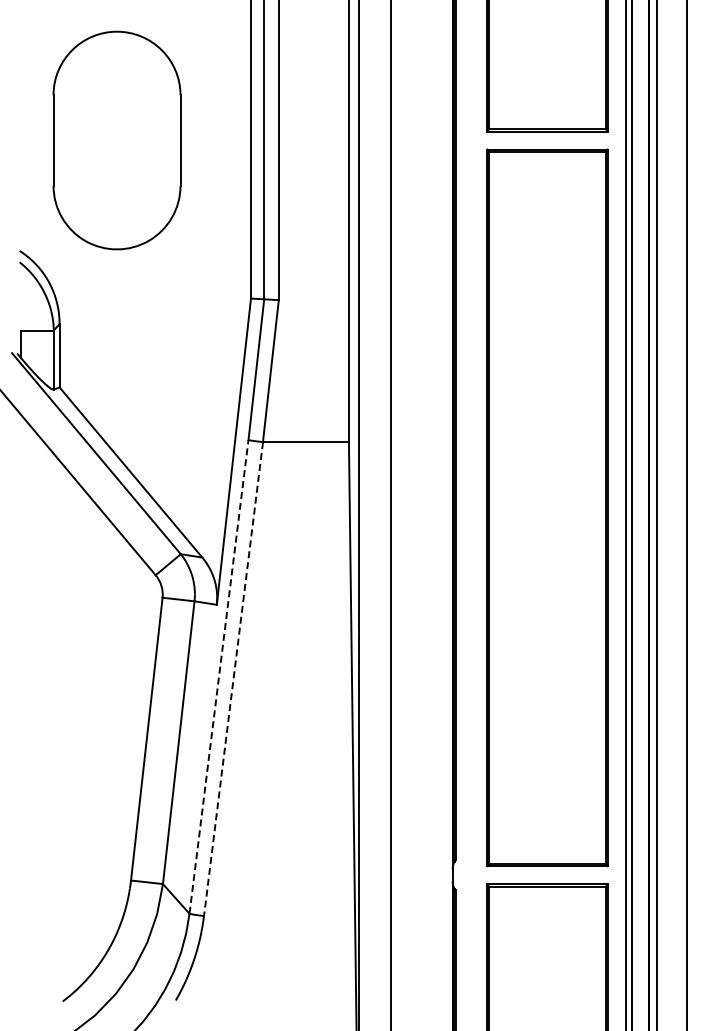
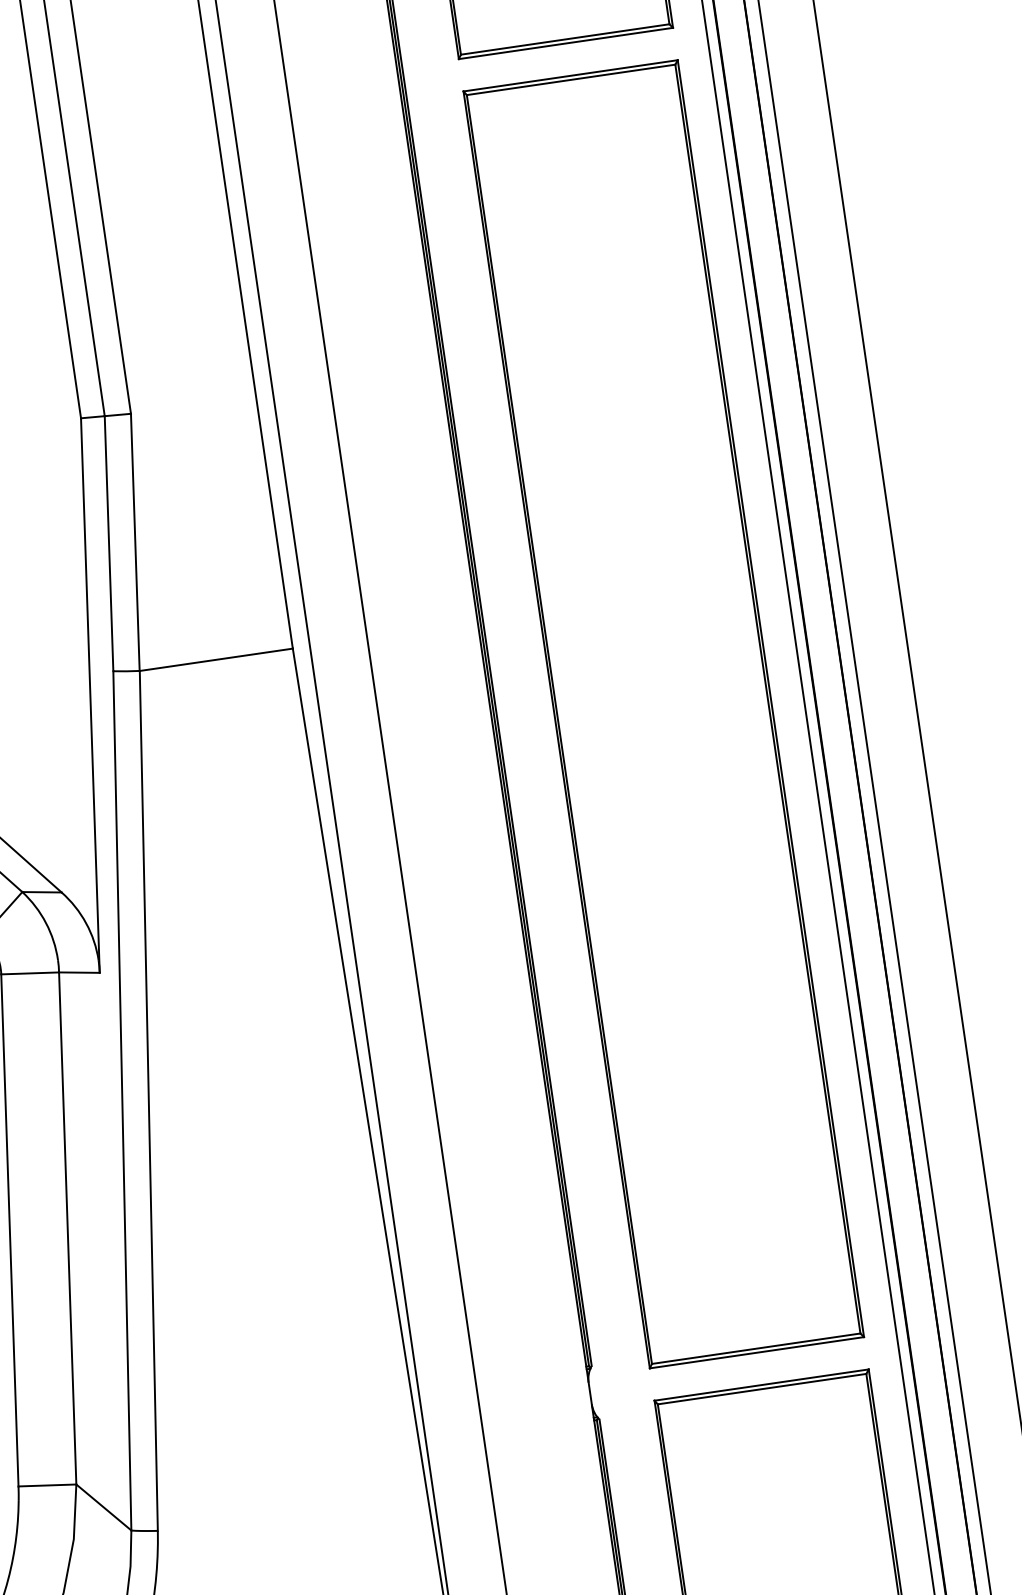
line: (219, 676) -> (123, 1099), dashed -> solid
line: (233, 679) -> (148, 1101), dashed -> solid

